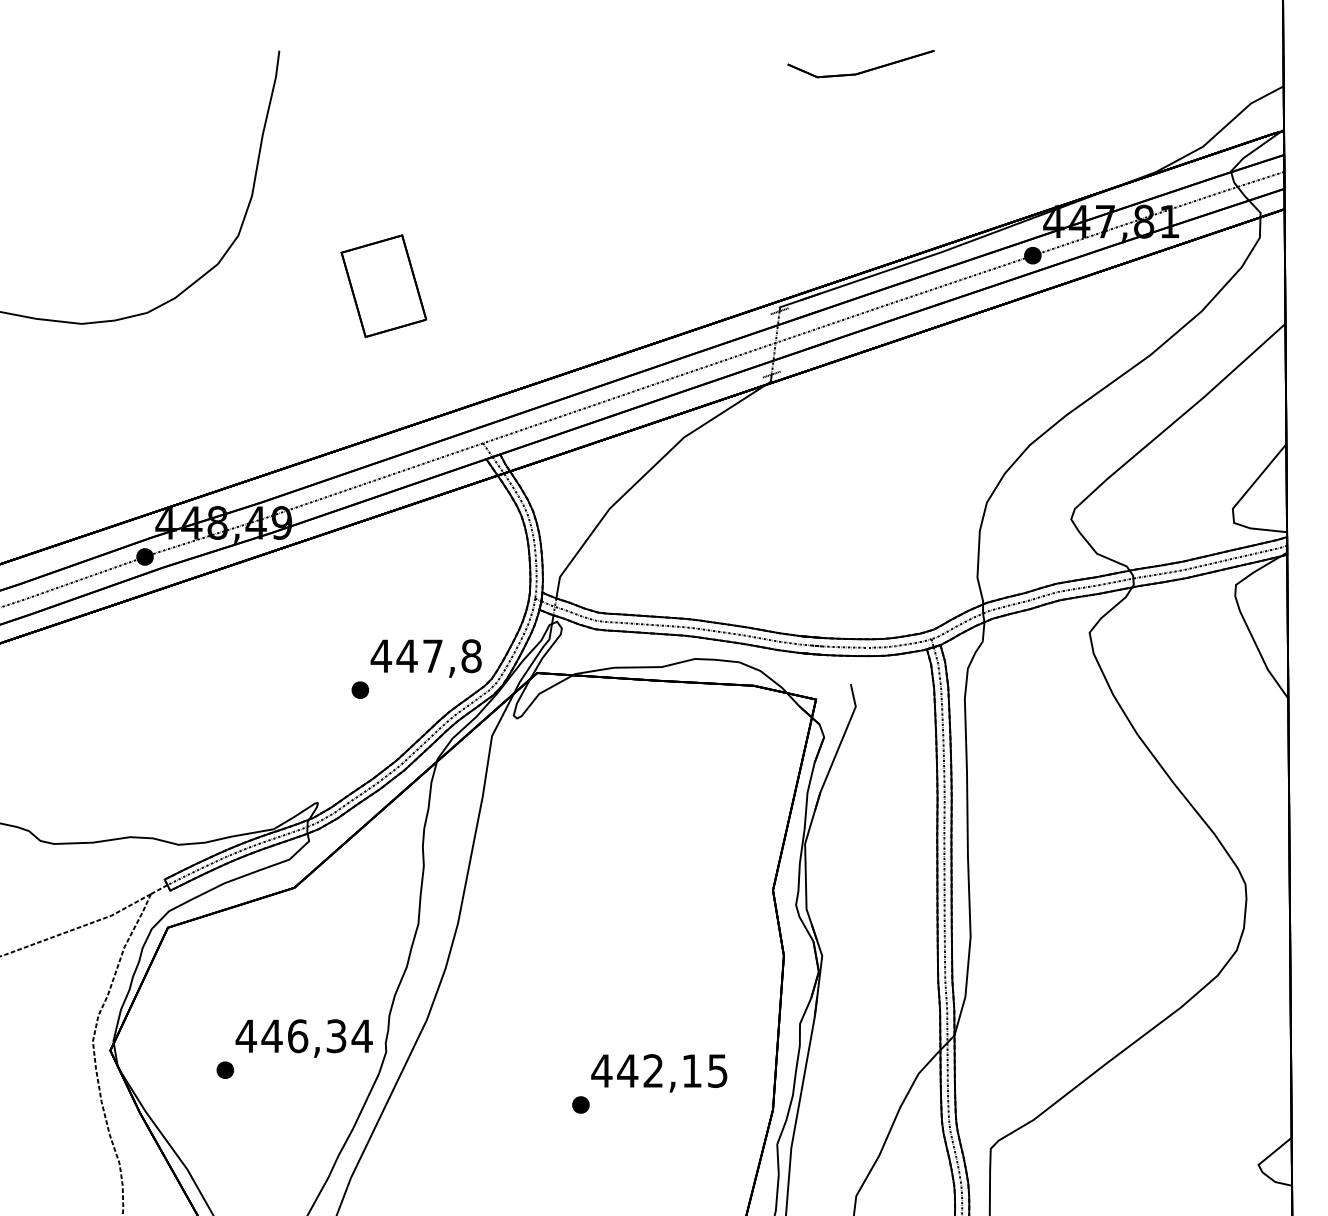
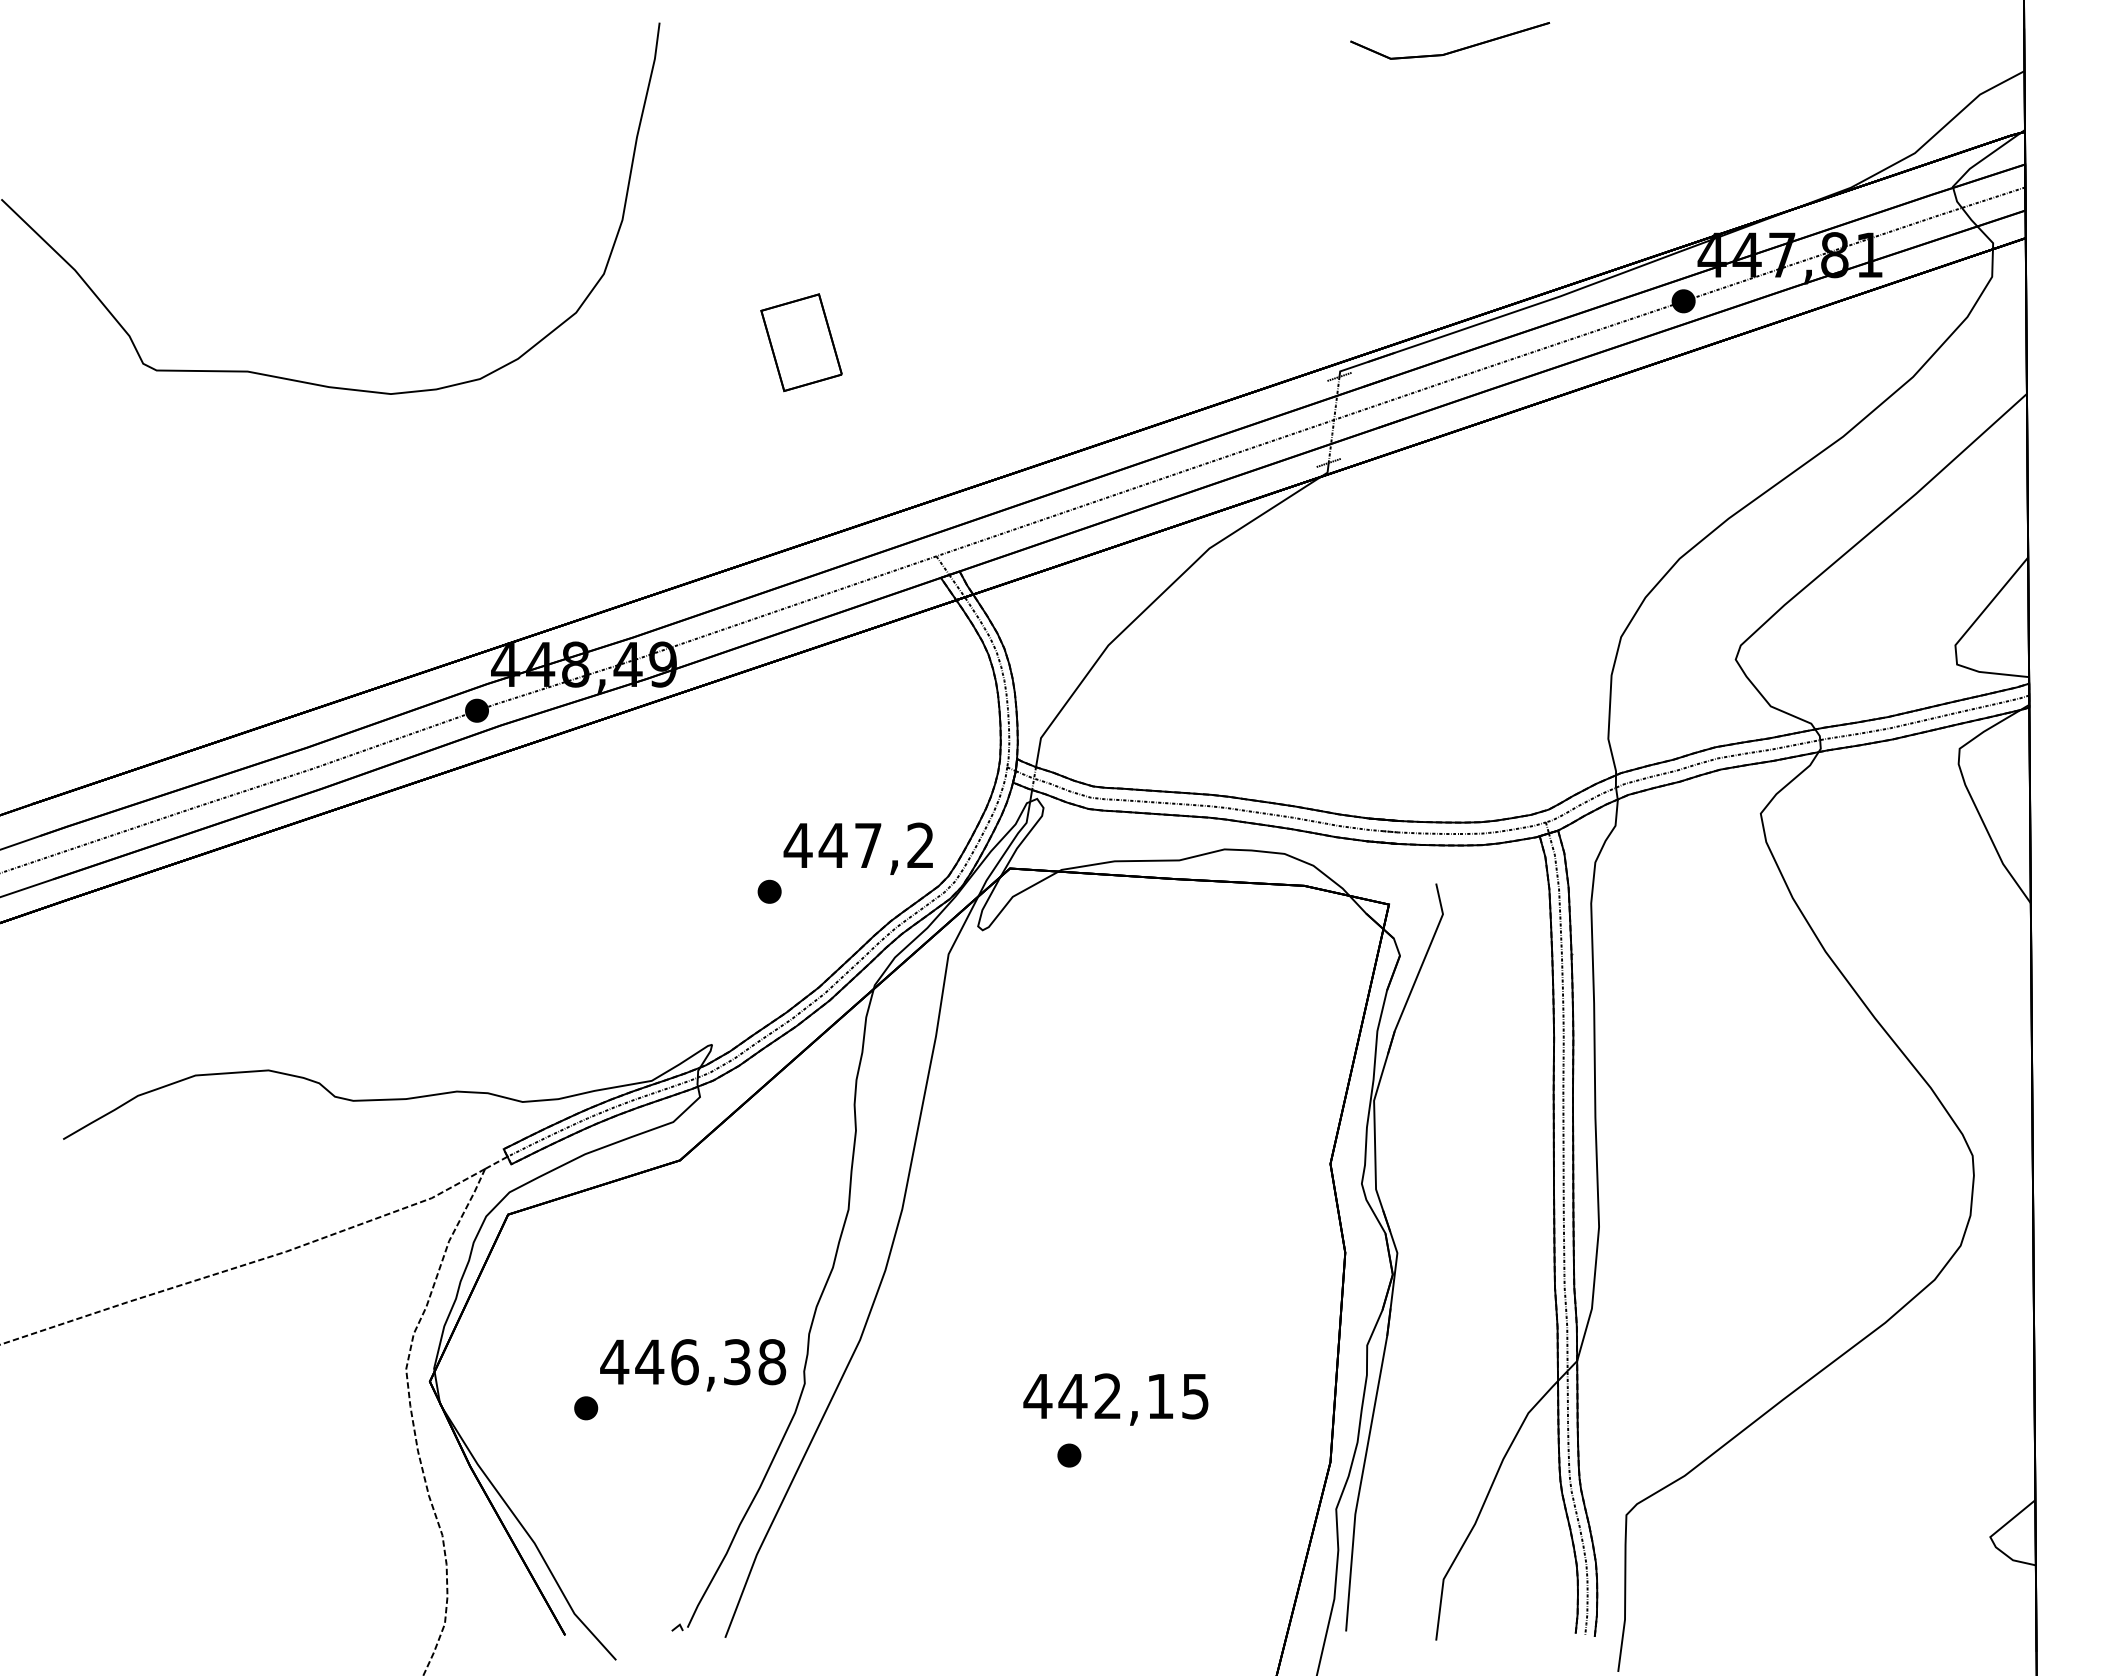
part: (383, 285) -> (801, 342), size x0.7
text: (471, 656) -> (920, 845), 447,8 -> 447,2
text: (361, 1036) -> (771, 1362), 446,34 -> 446,38
text: (658, 1073) -> (1115, 1399), moved

